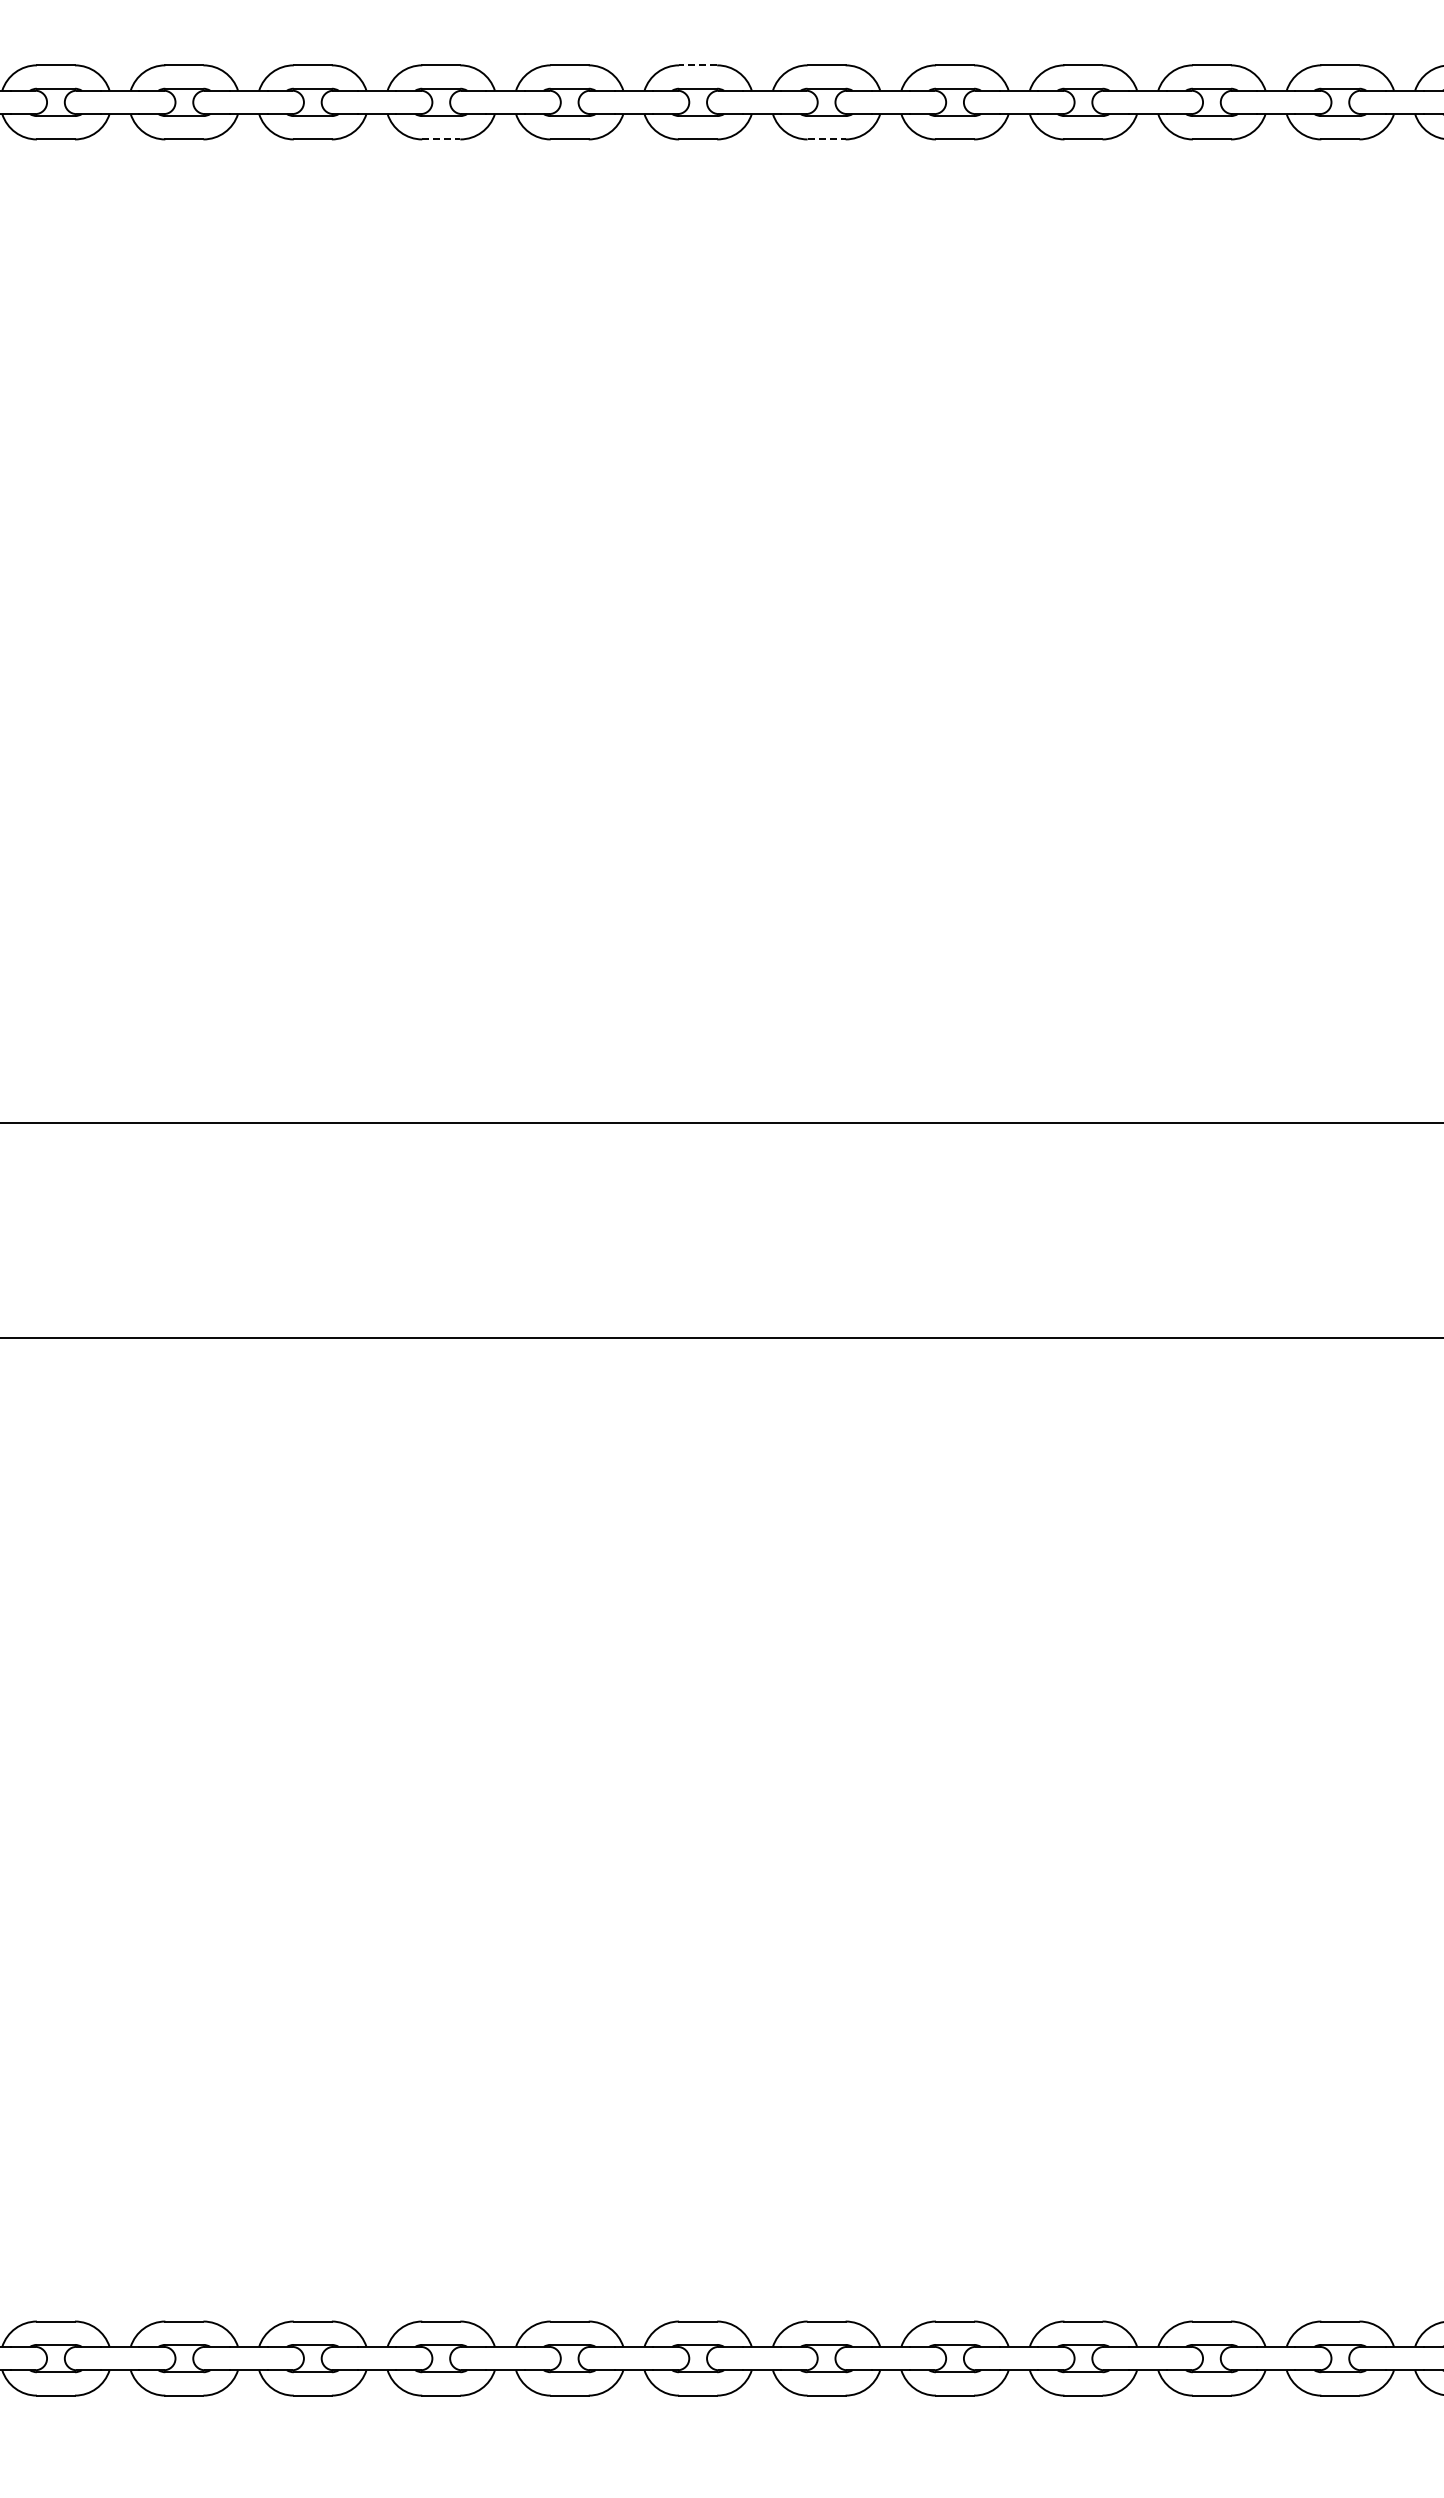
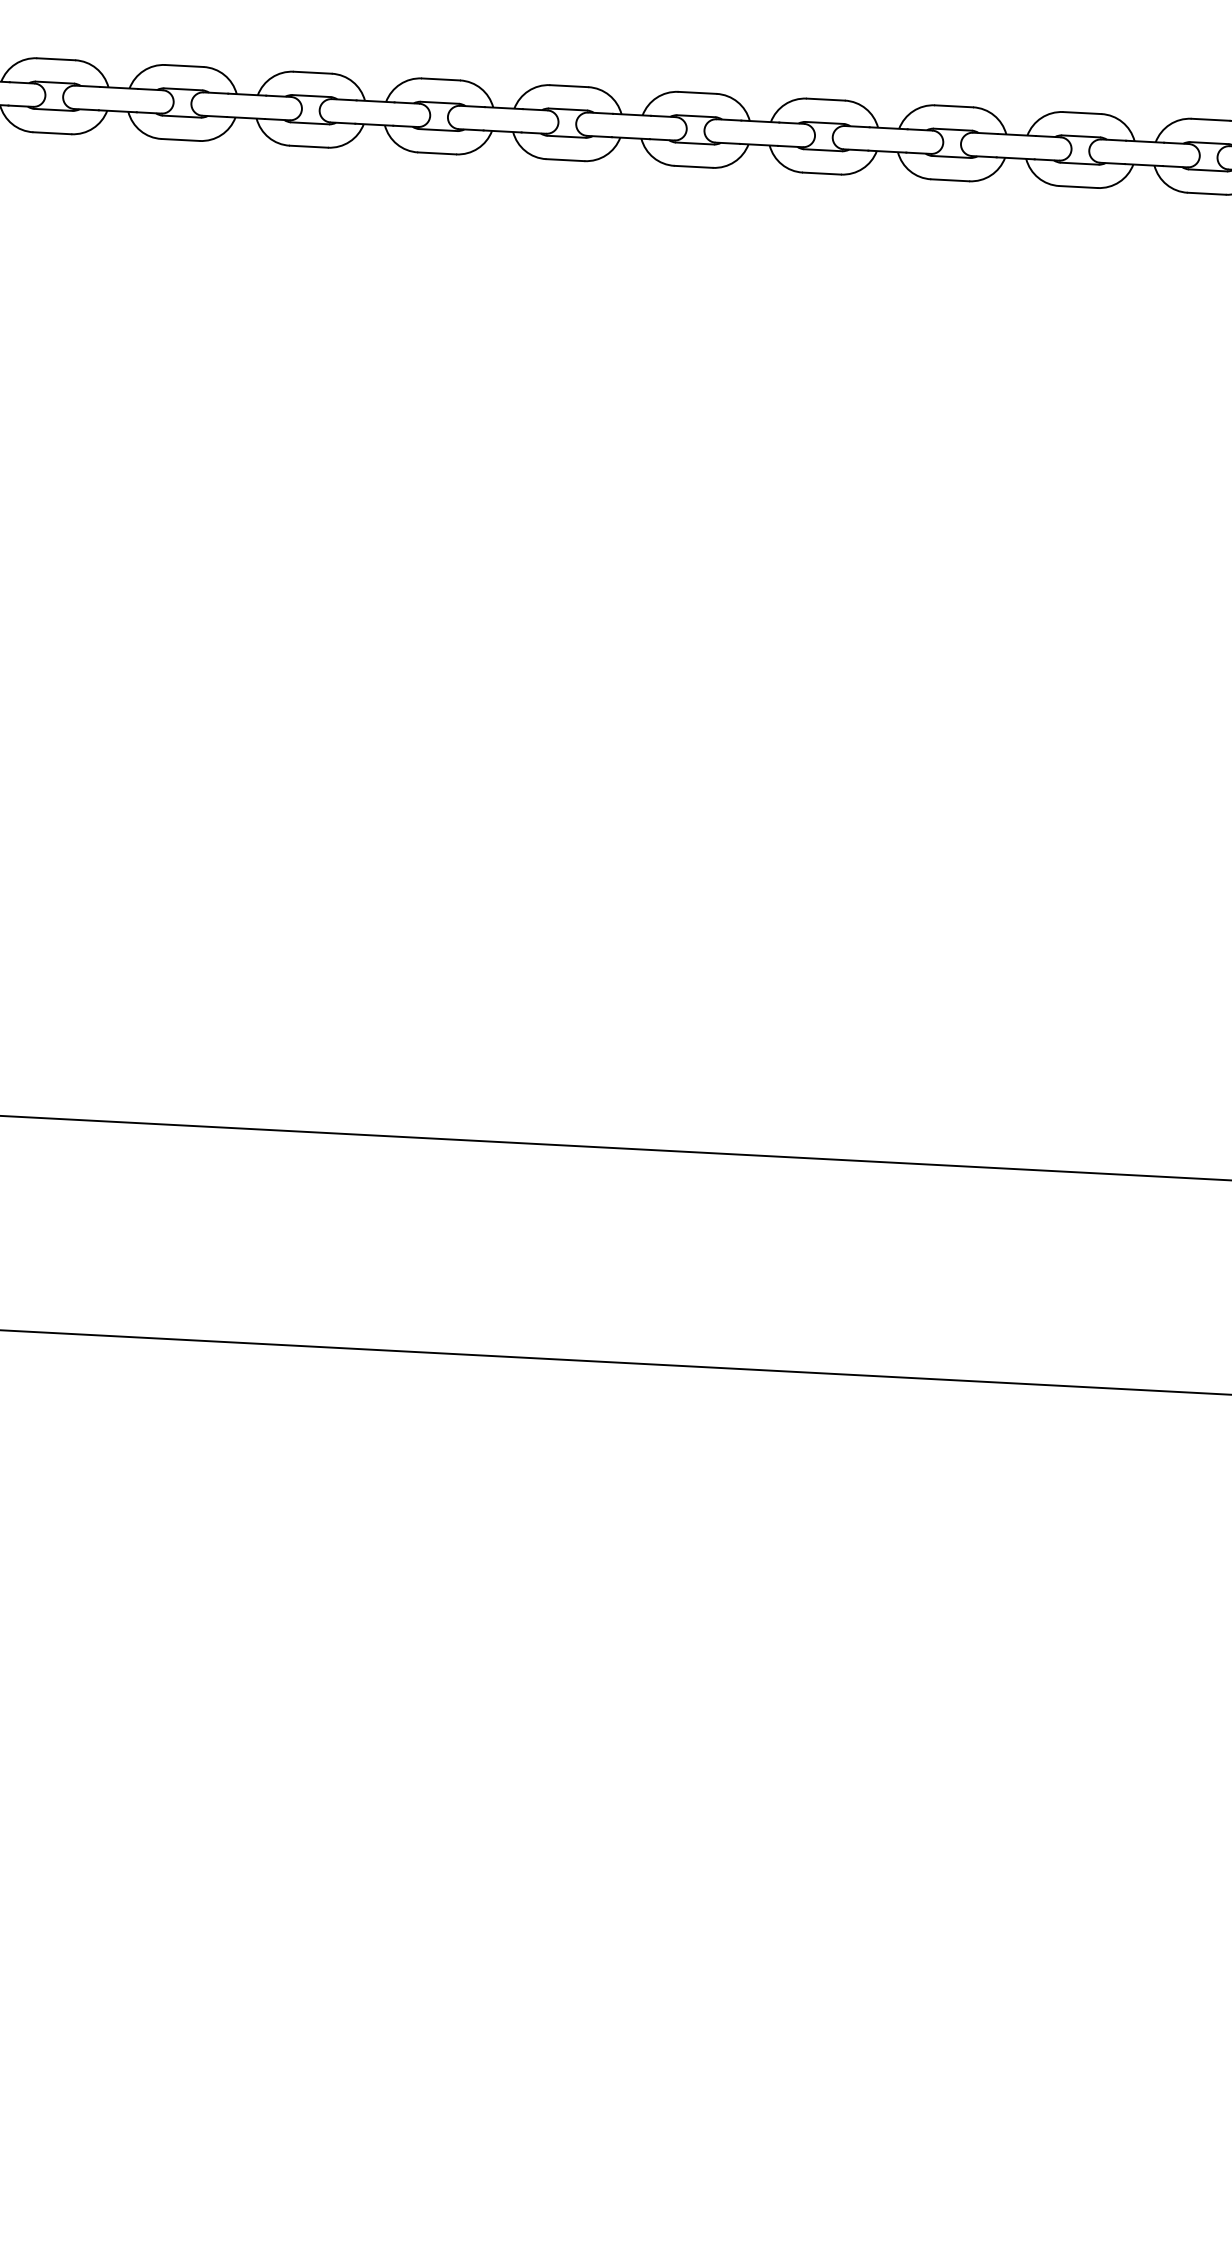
line: (697, 65) -> (825, 99), dashed -> solid
line: (441, 139) -> (565, 160), dashed -> solid
line: (827, 139) -> (951, 180), dashed -> solid

